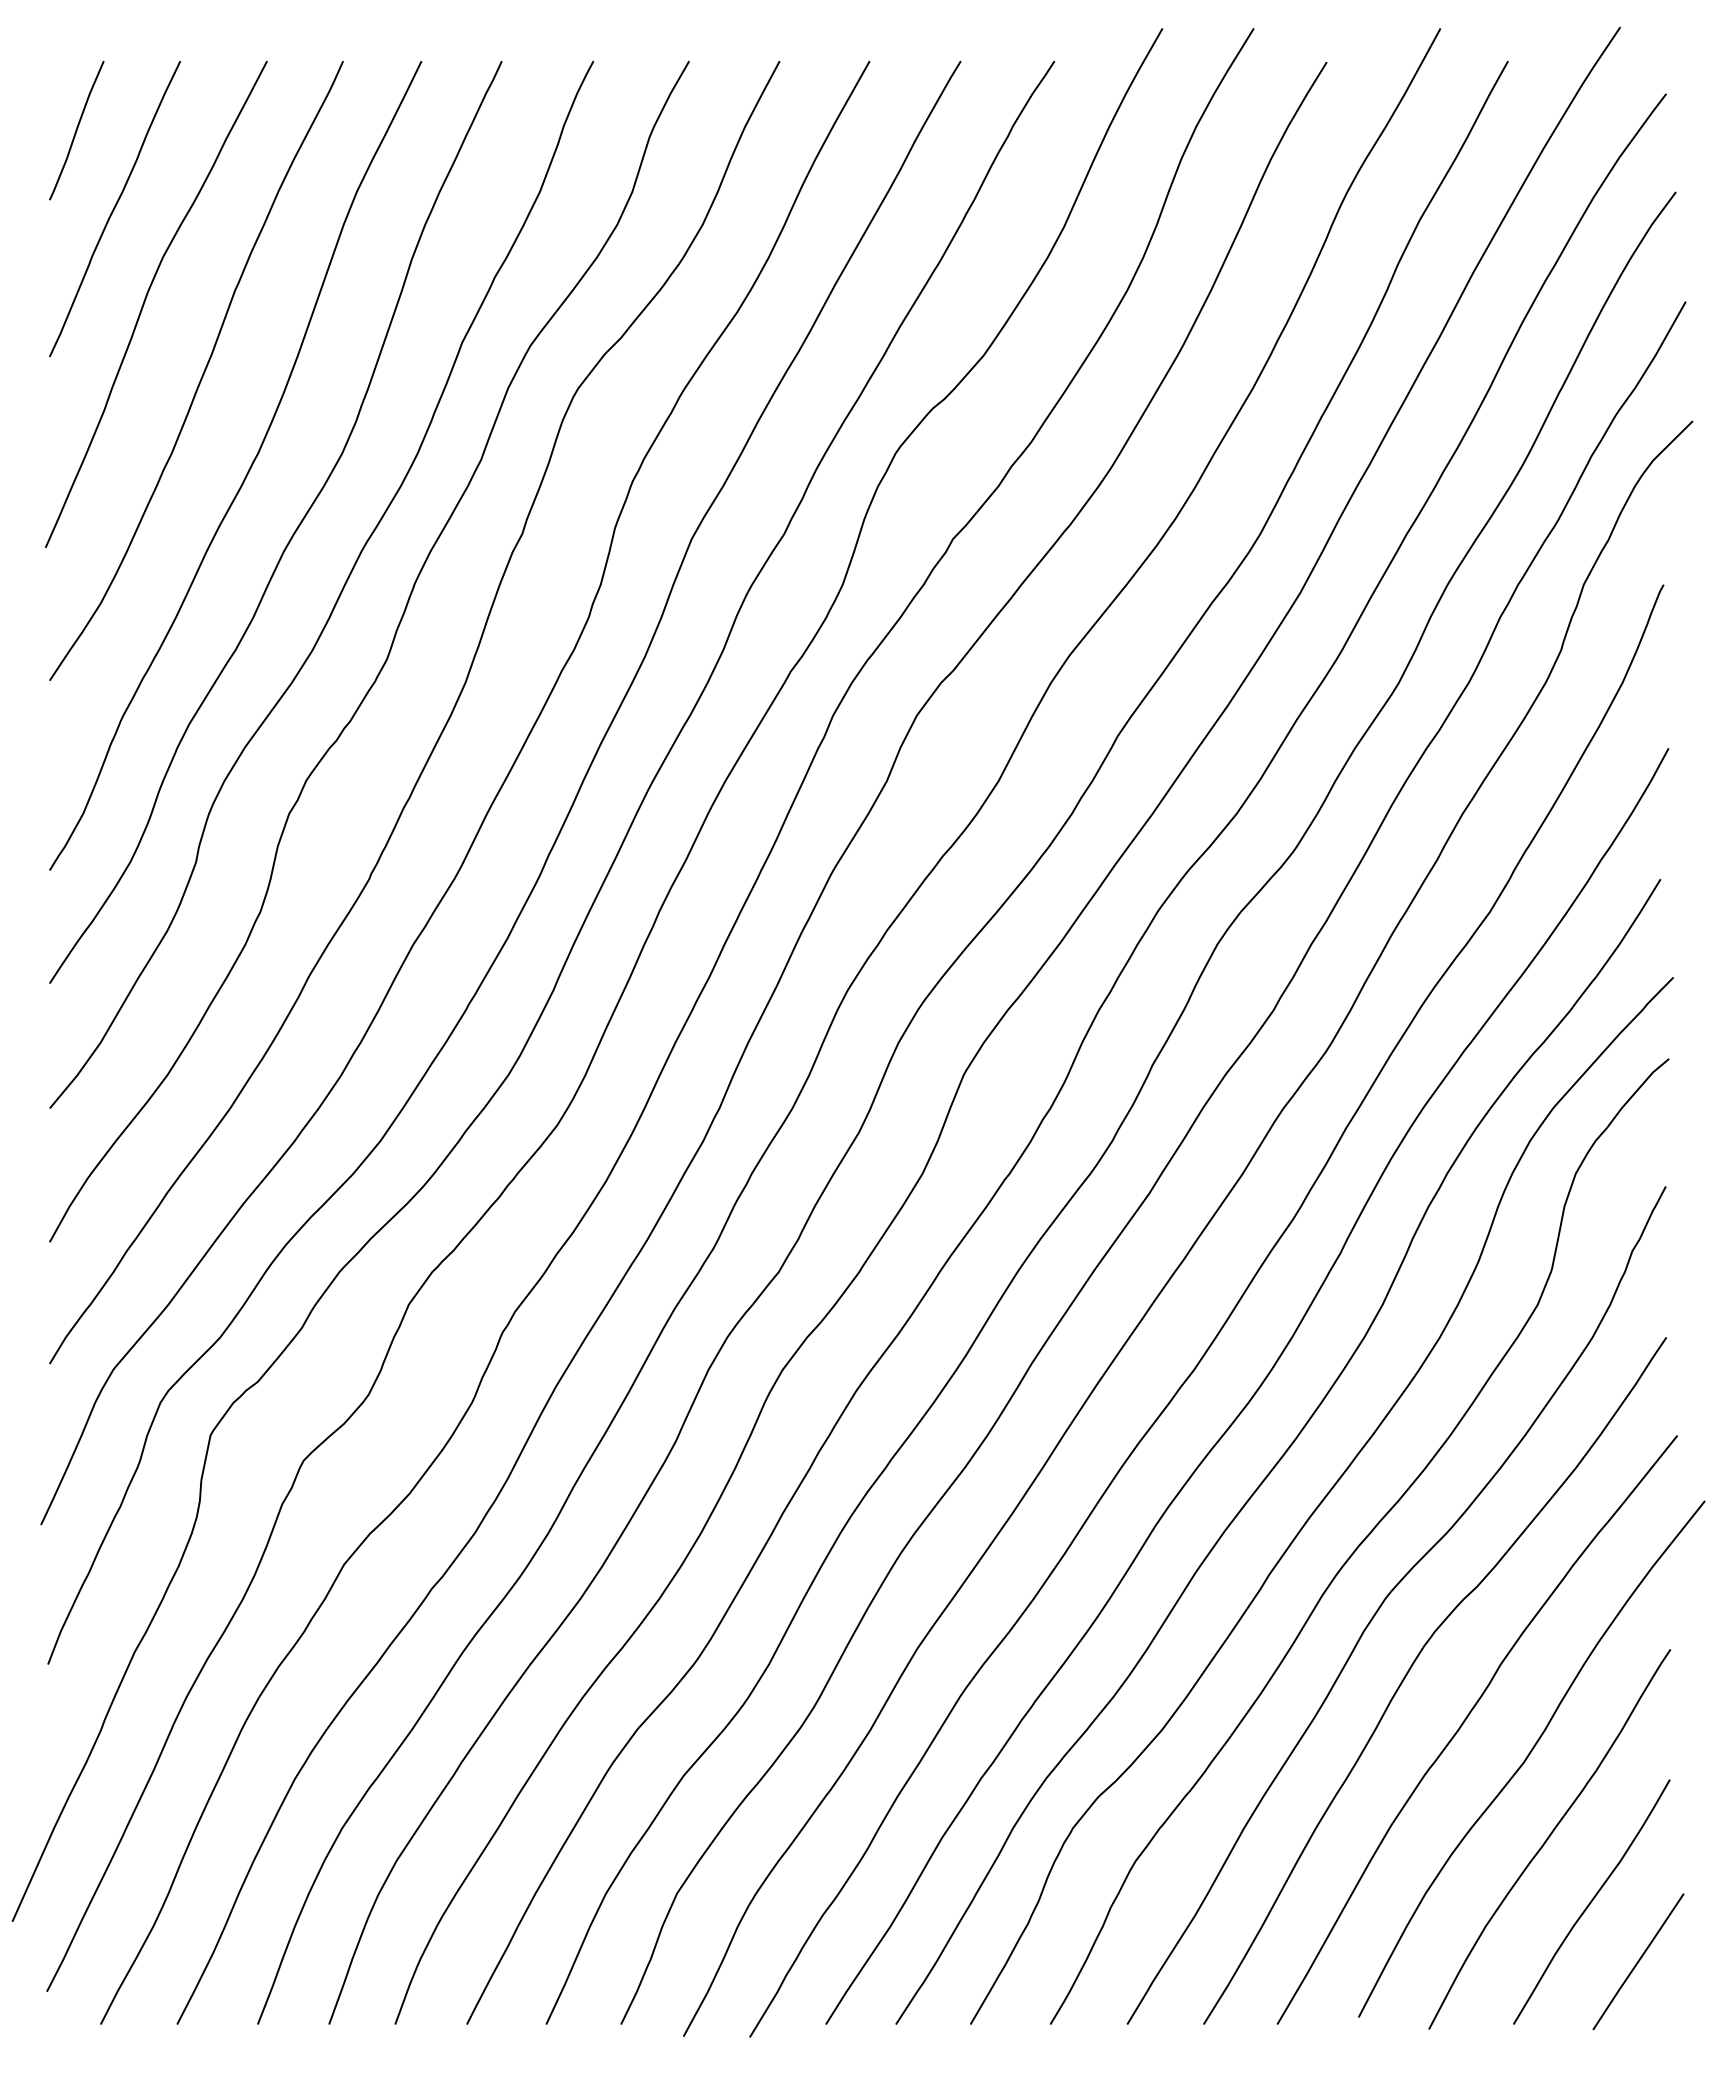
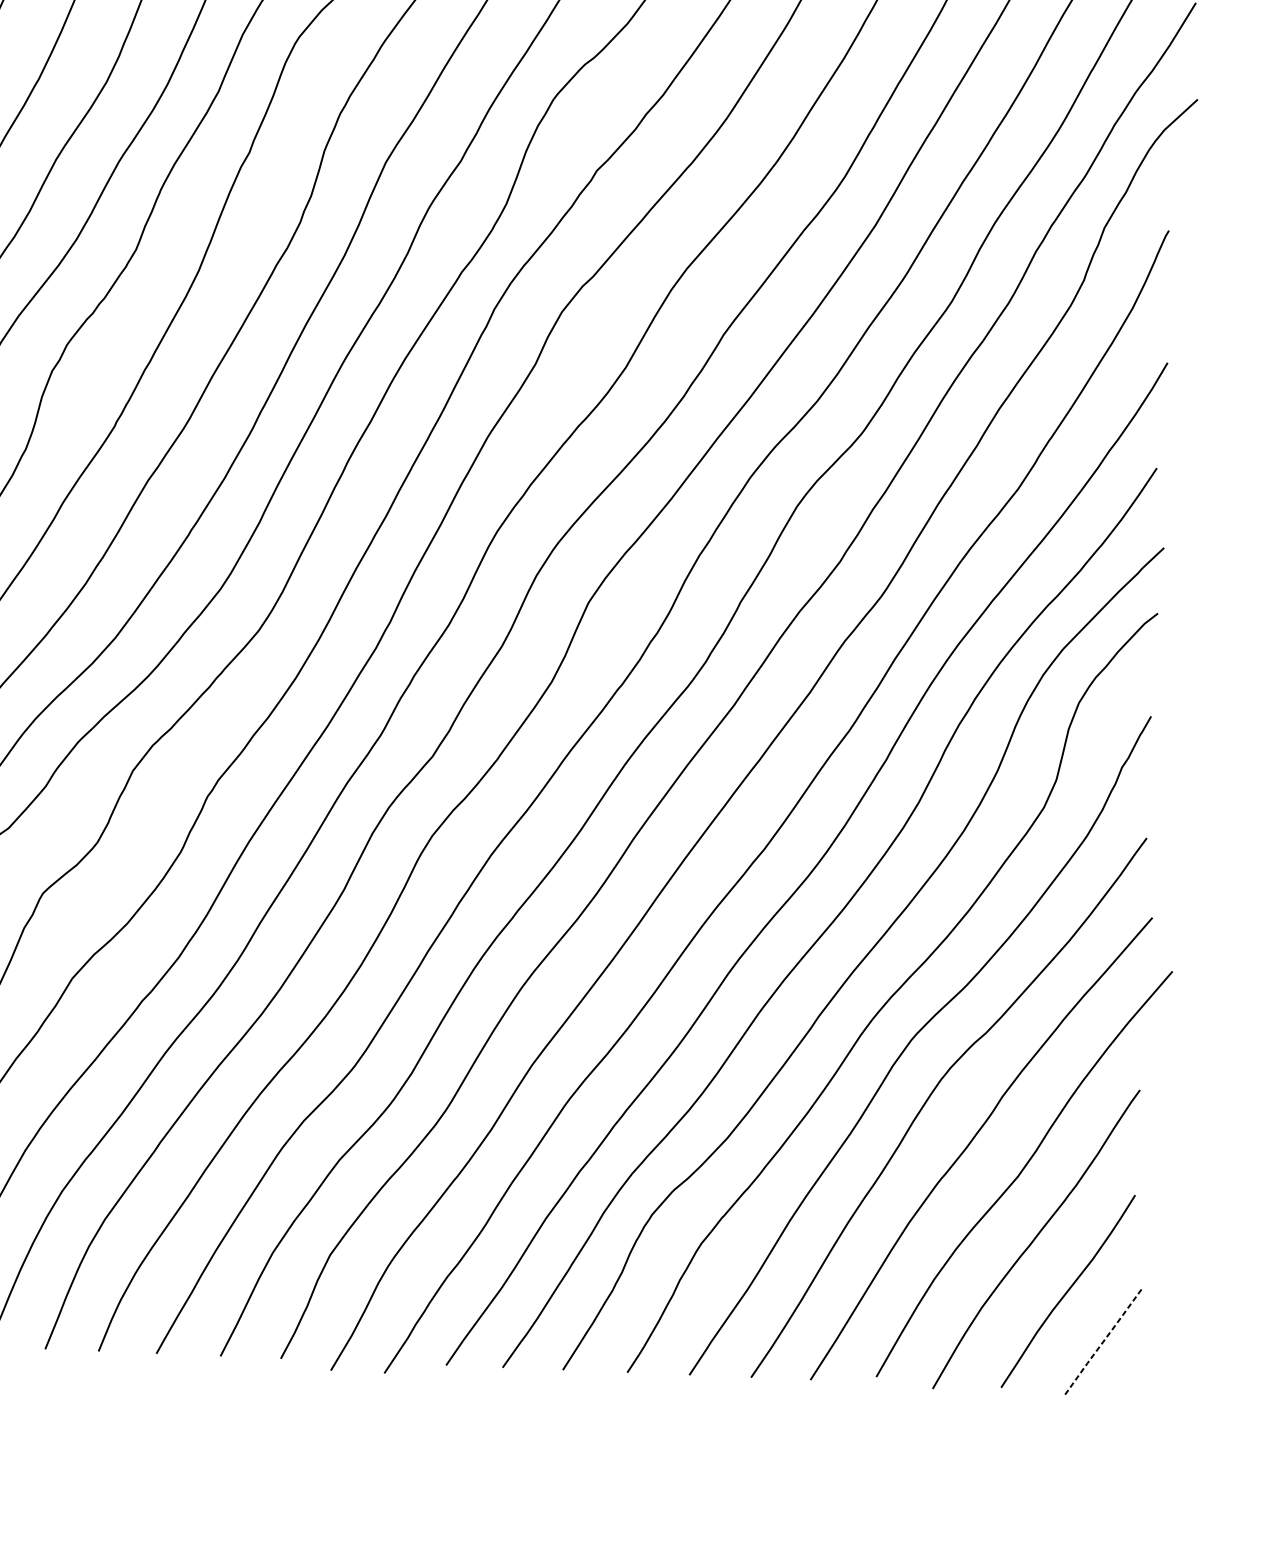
line: (1638, 1961) -> (1104, 1340), solid -> dashed

